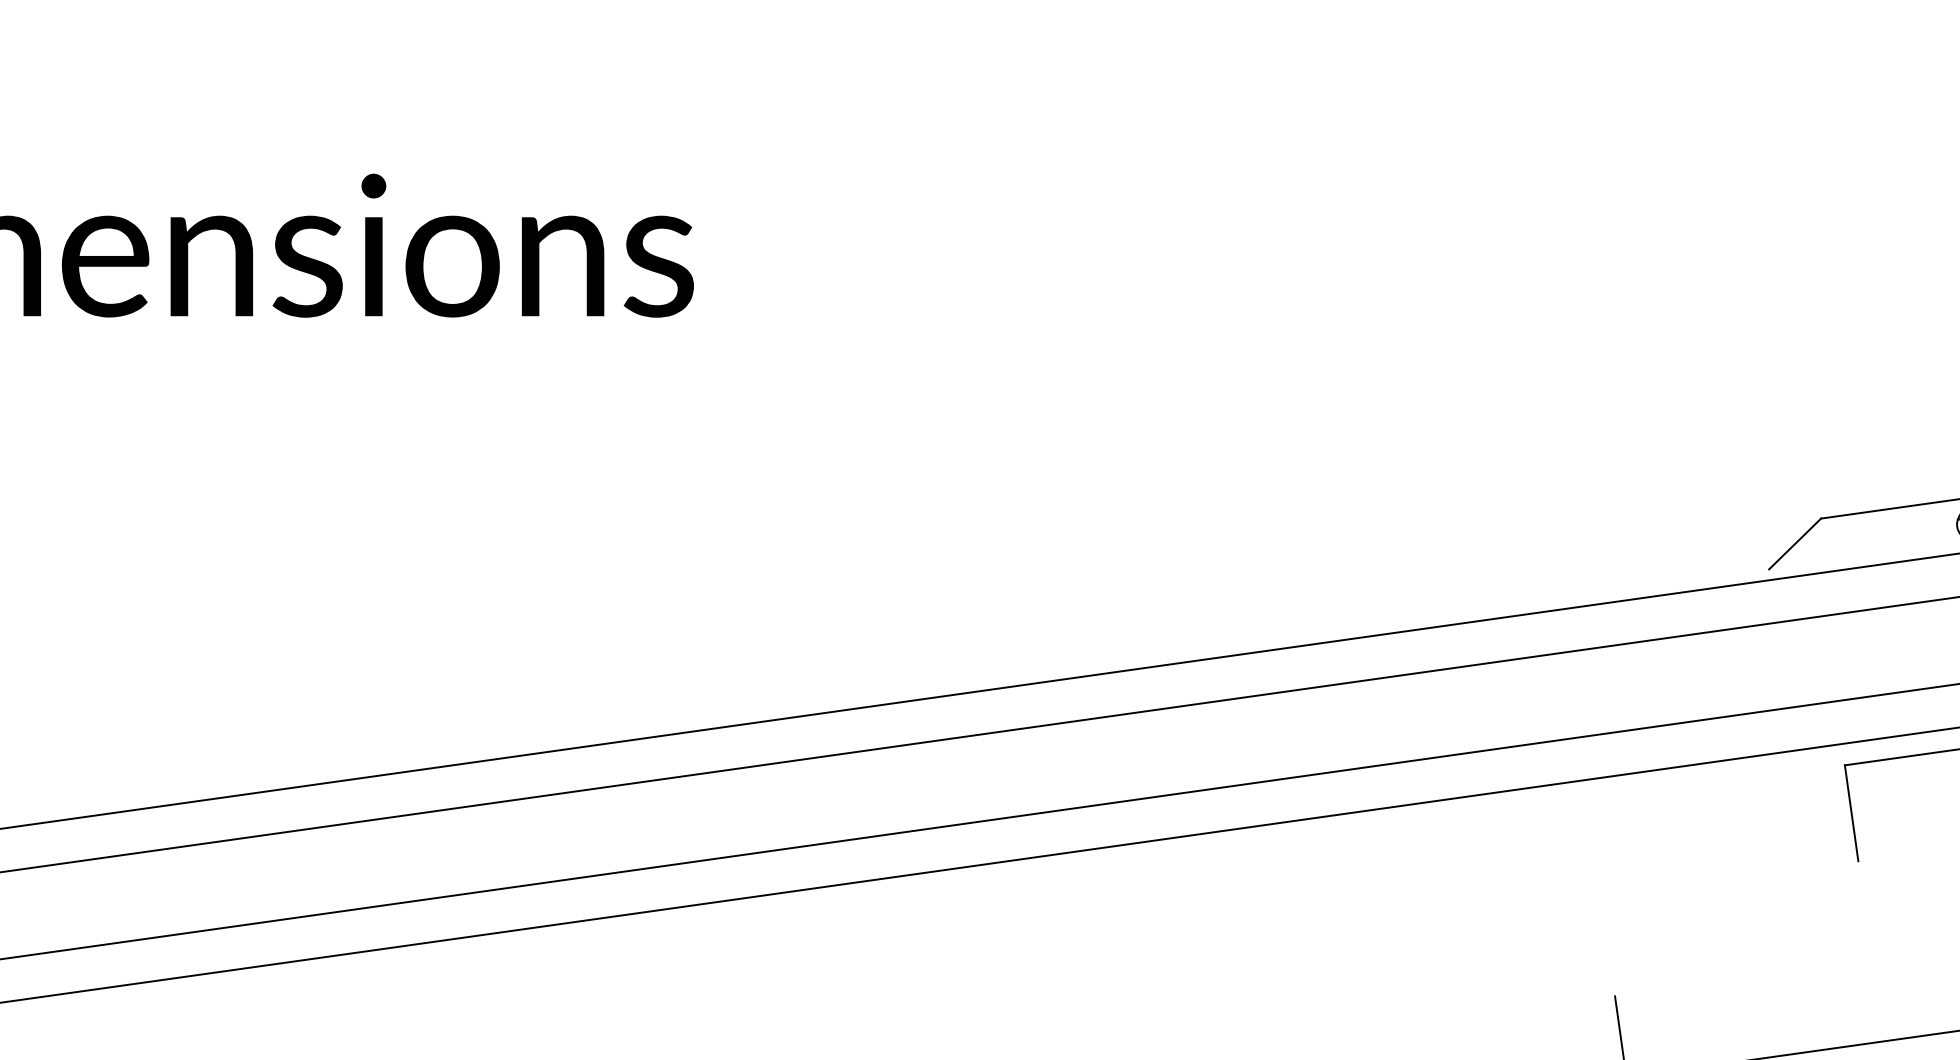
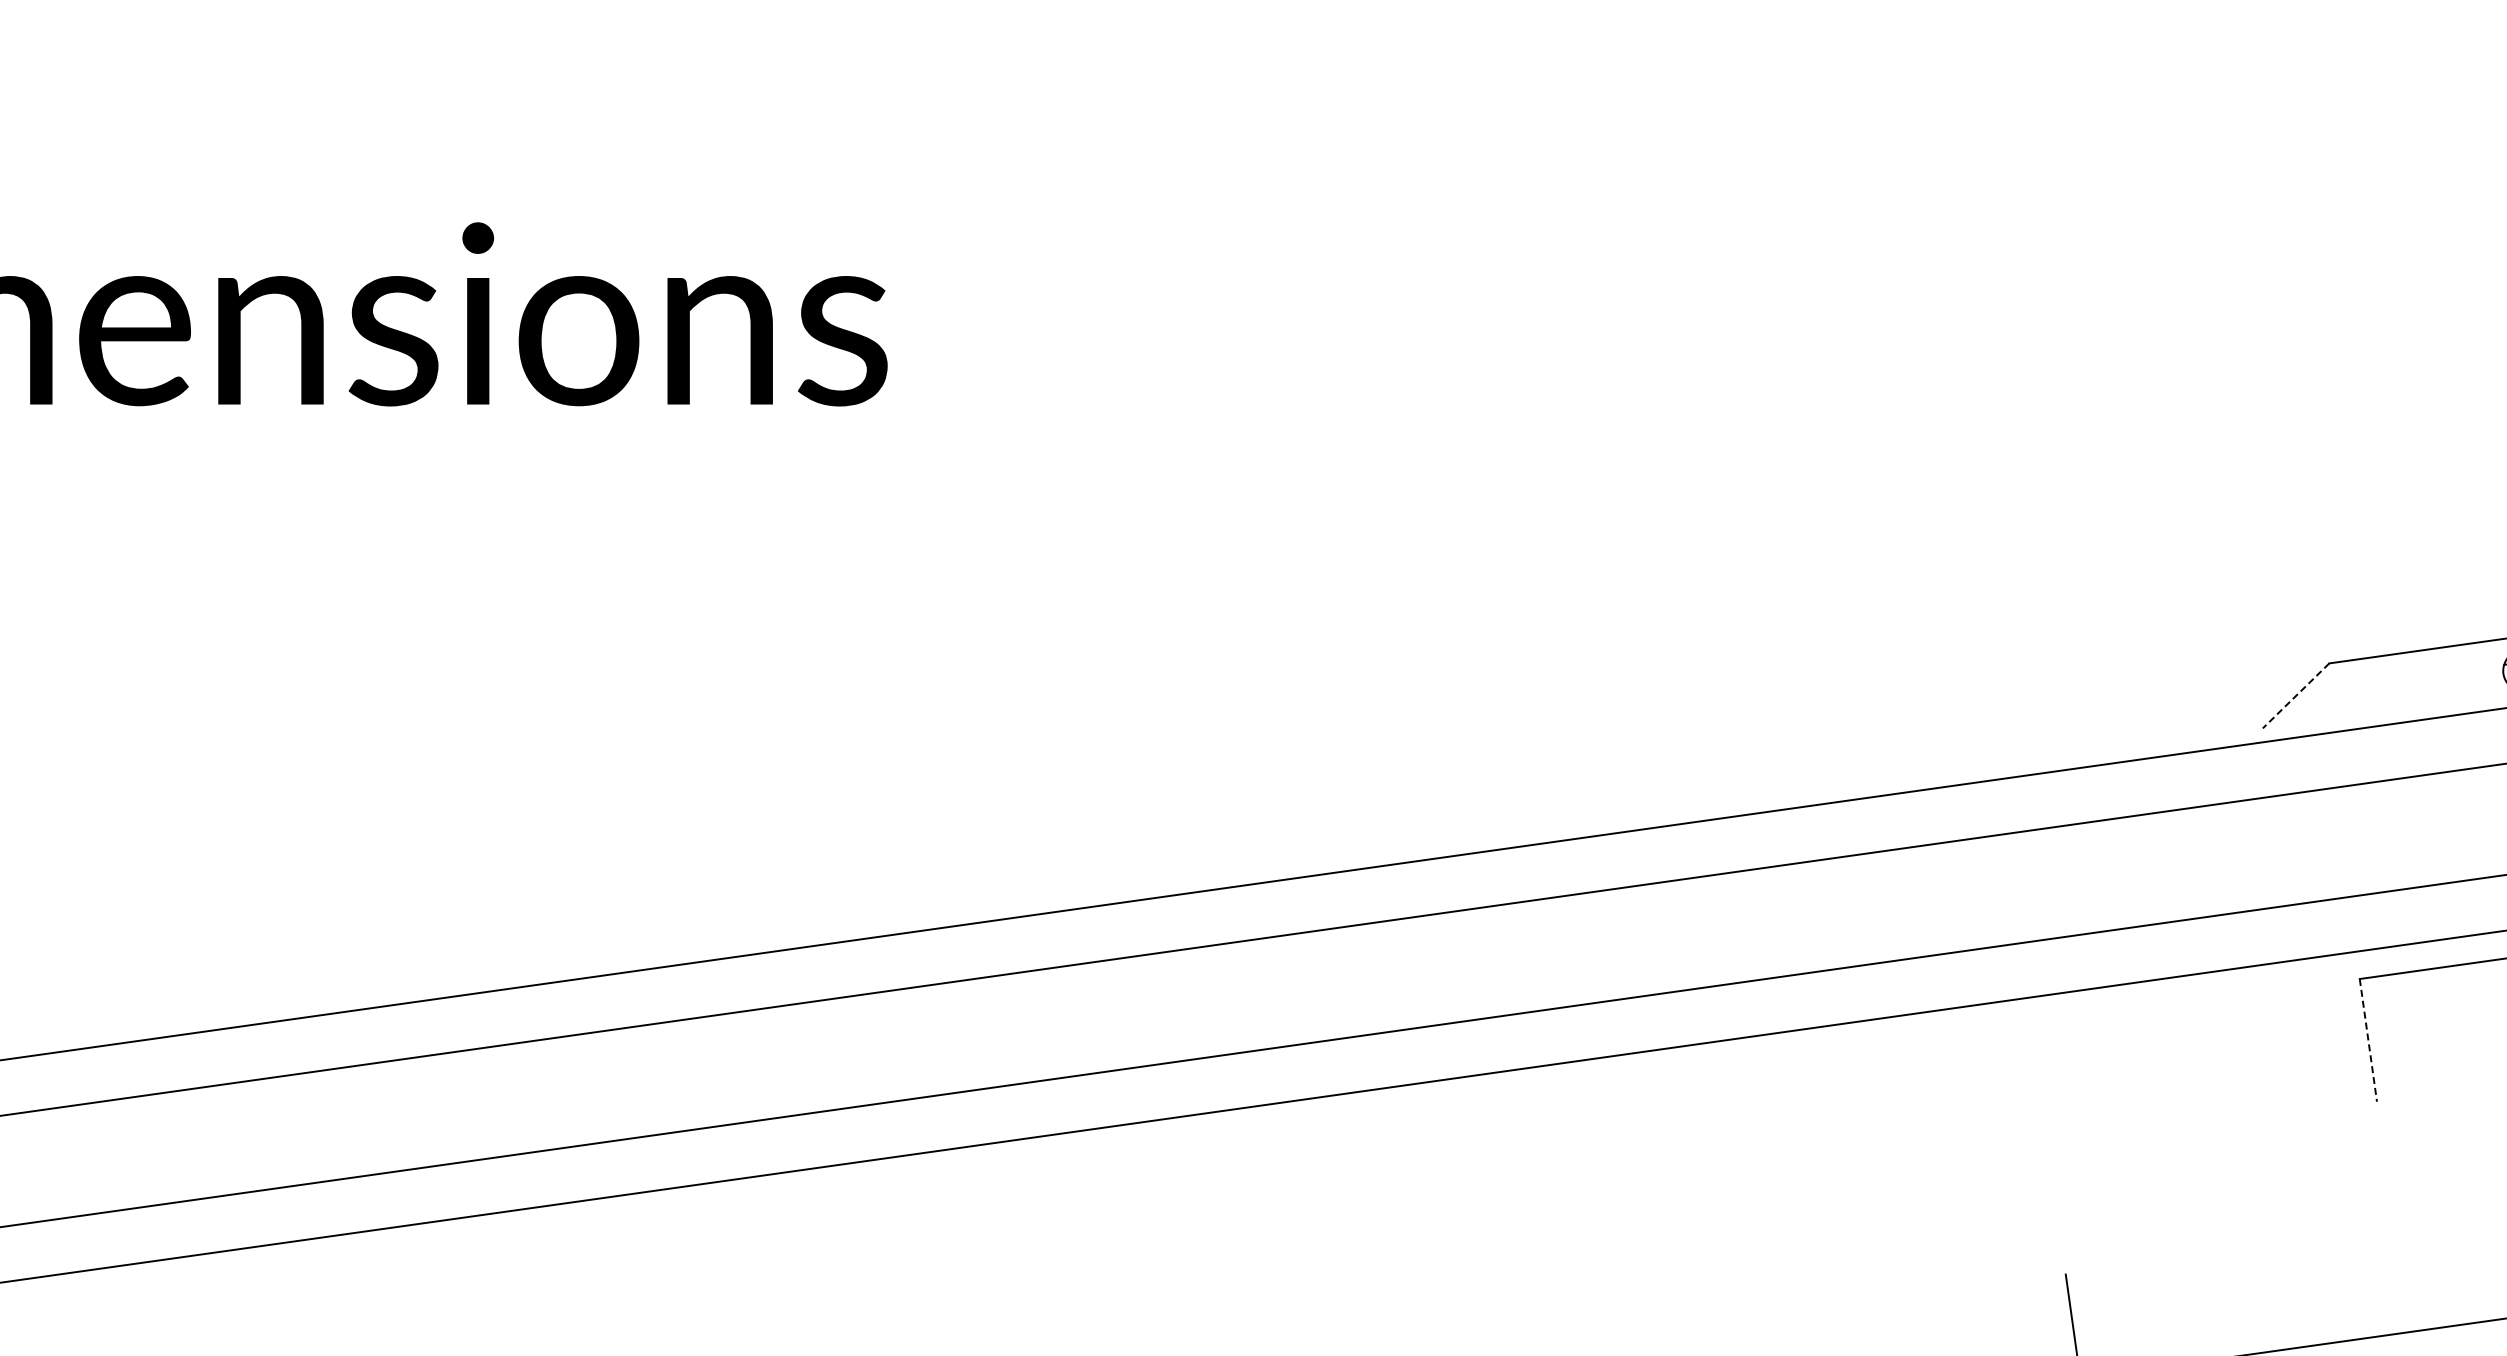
line: (1794, 544) -> (2295, 696), solid -> dashed
line: (1851, 813) -> (2368, 1040), solid -> dashed

